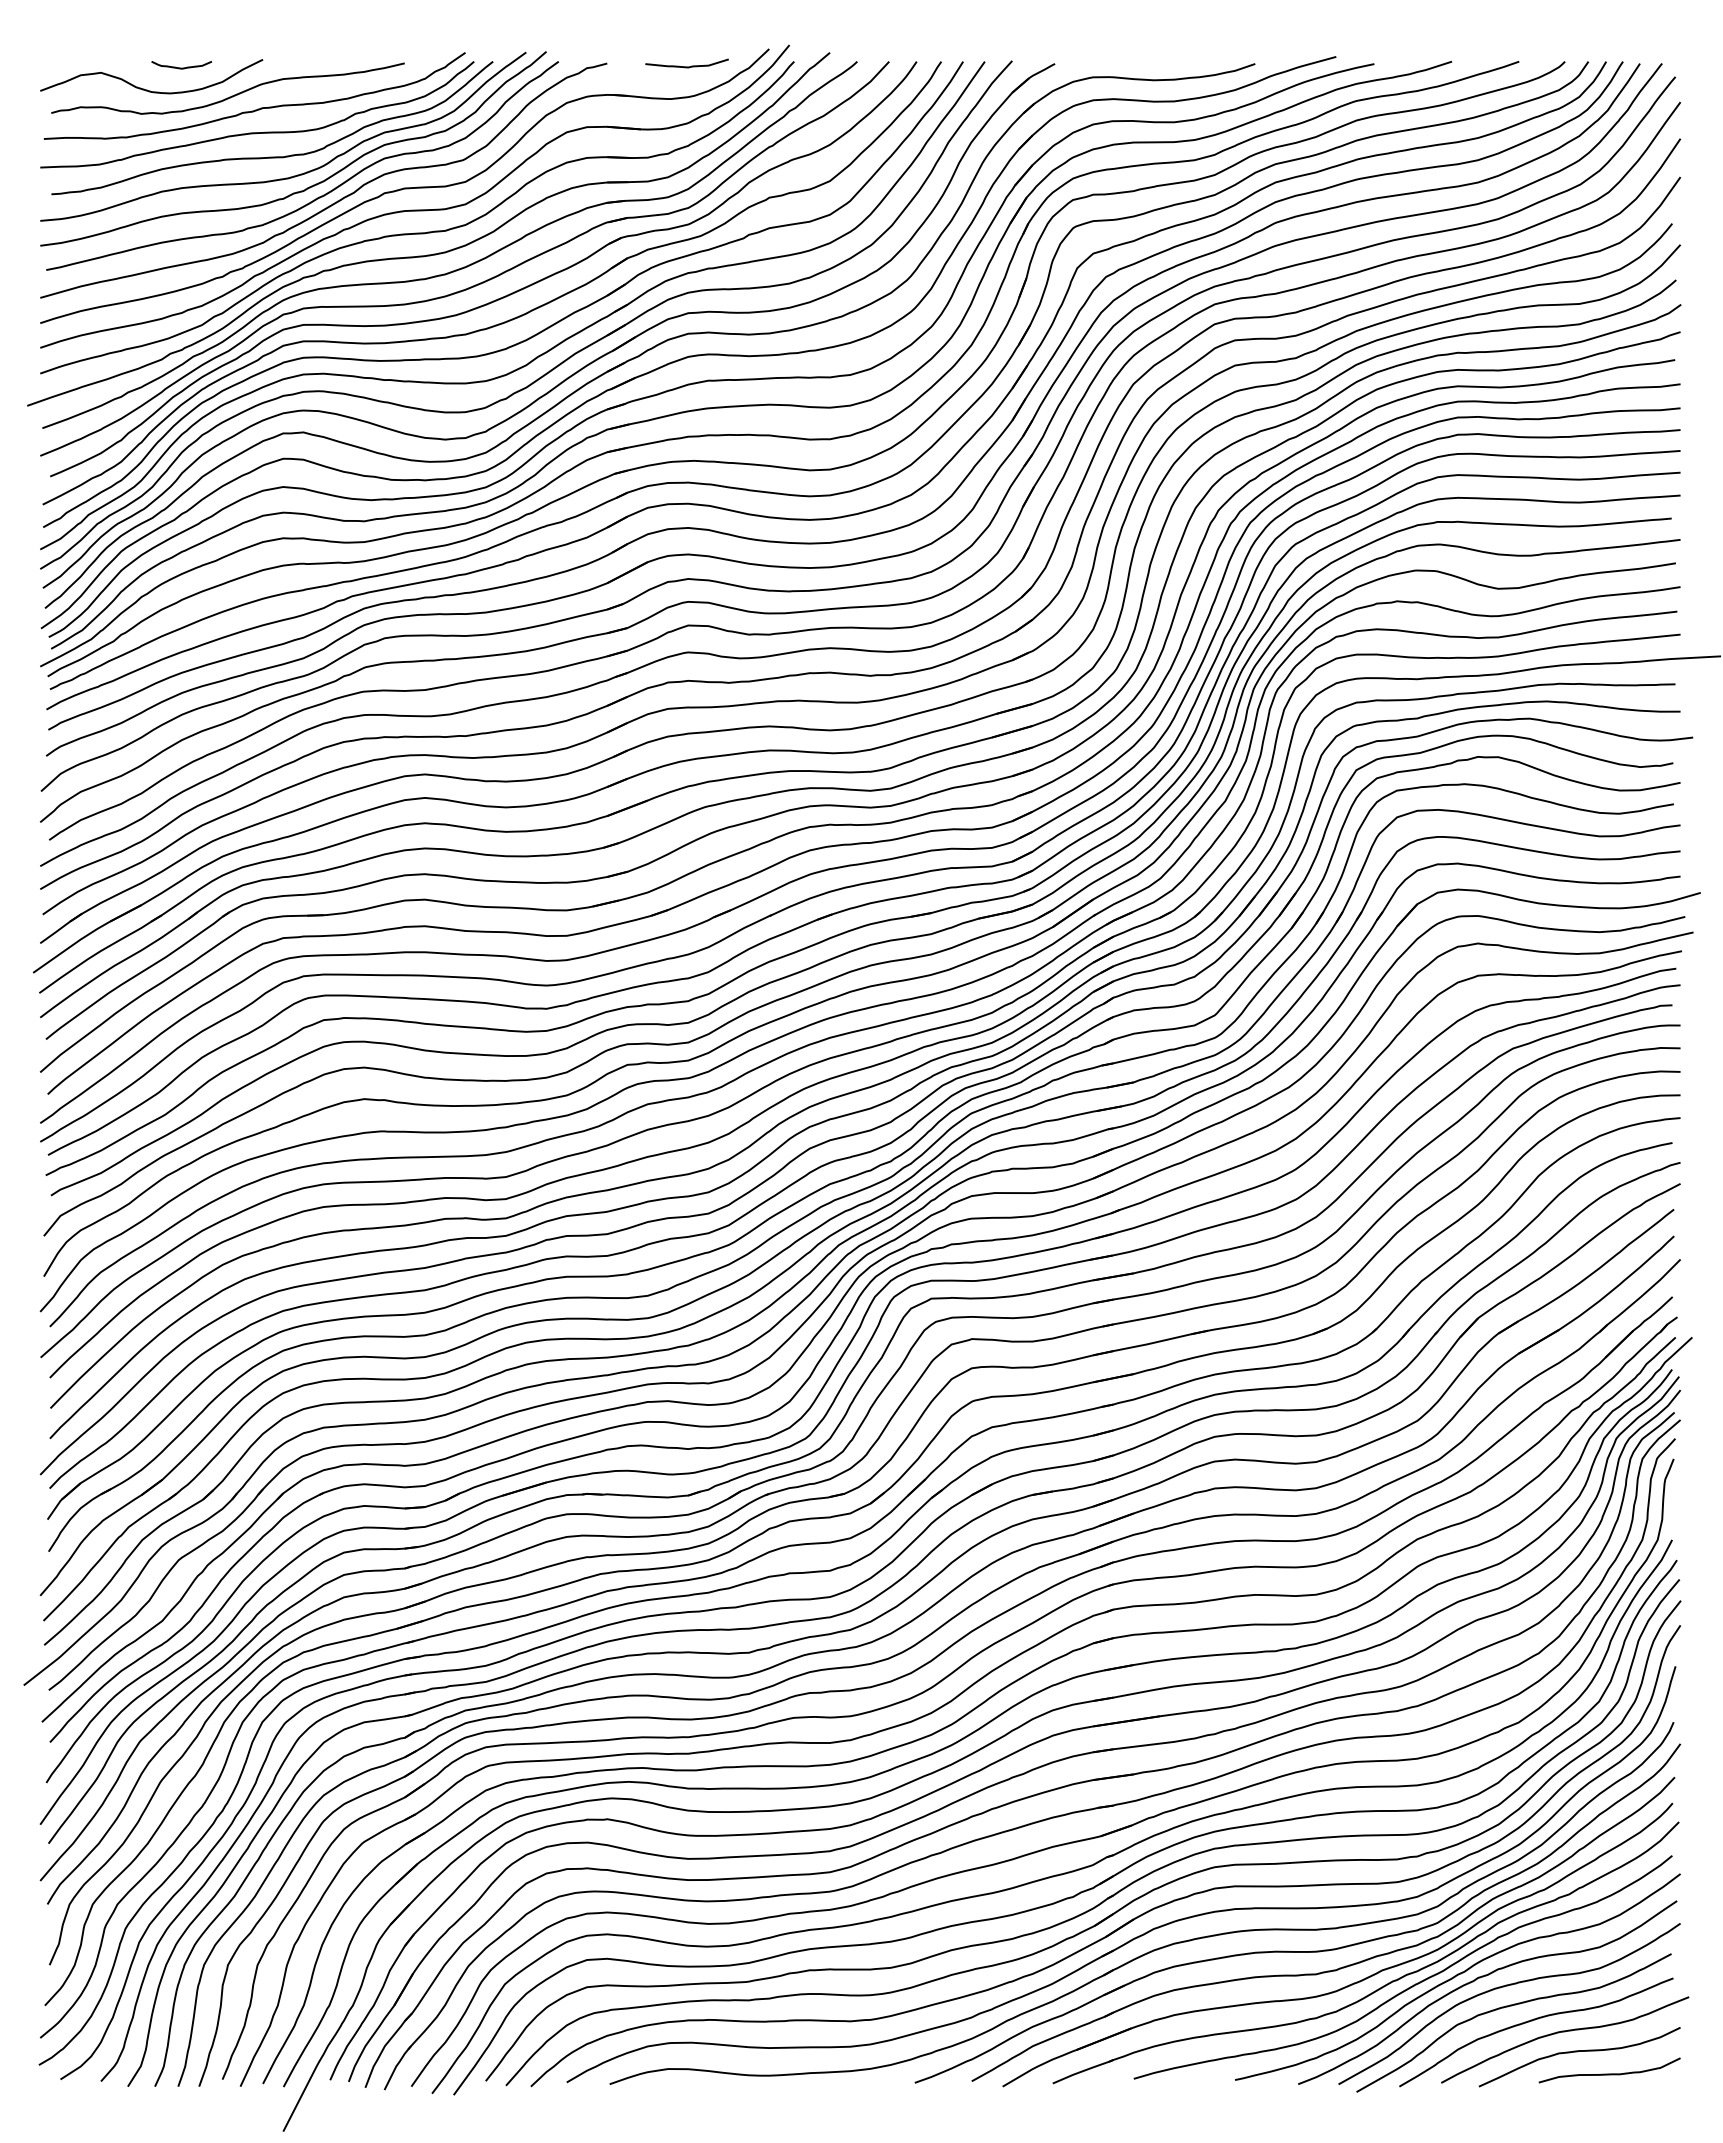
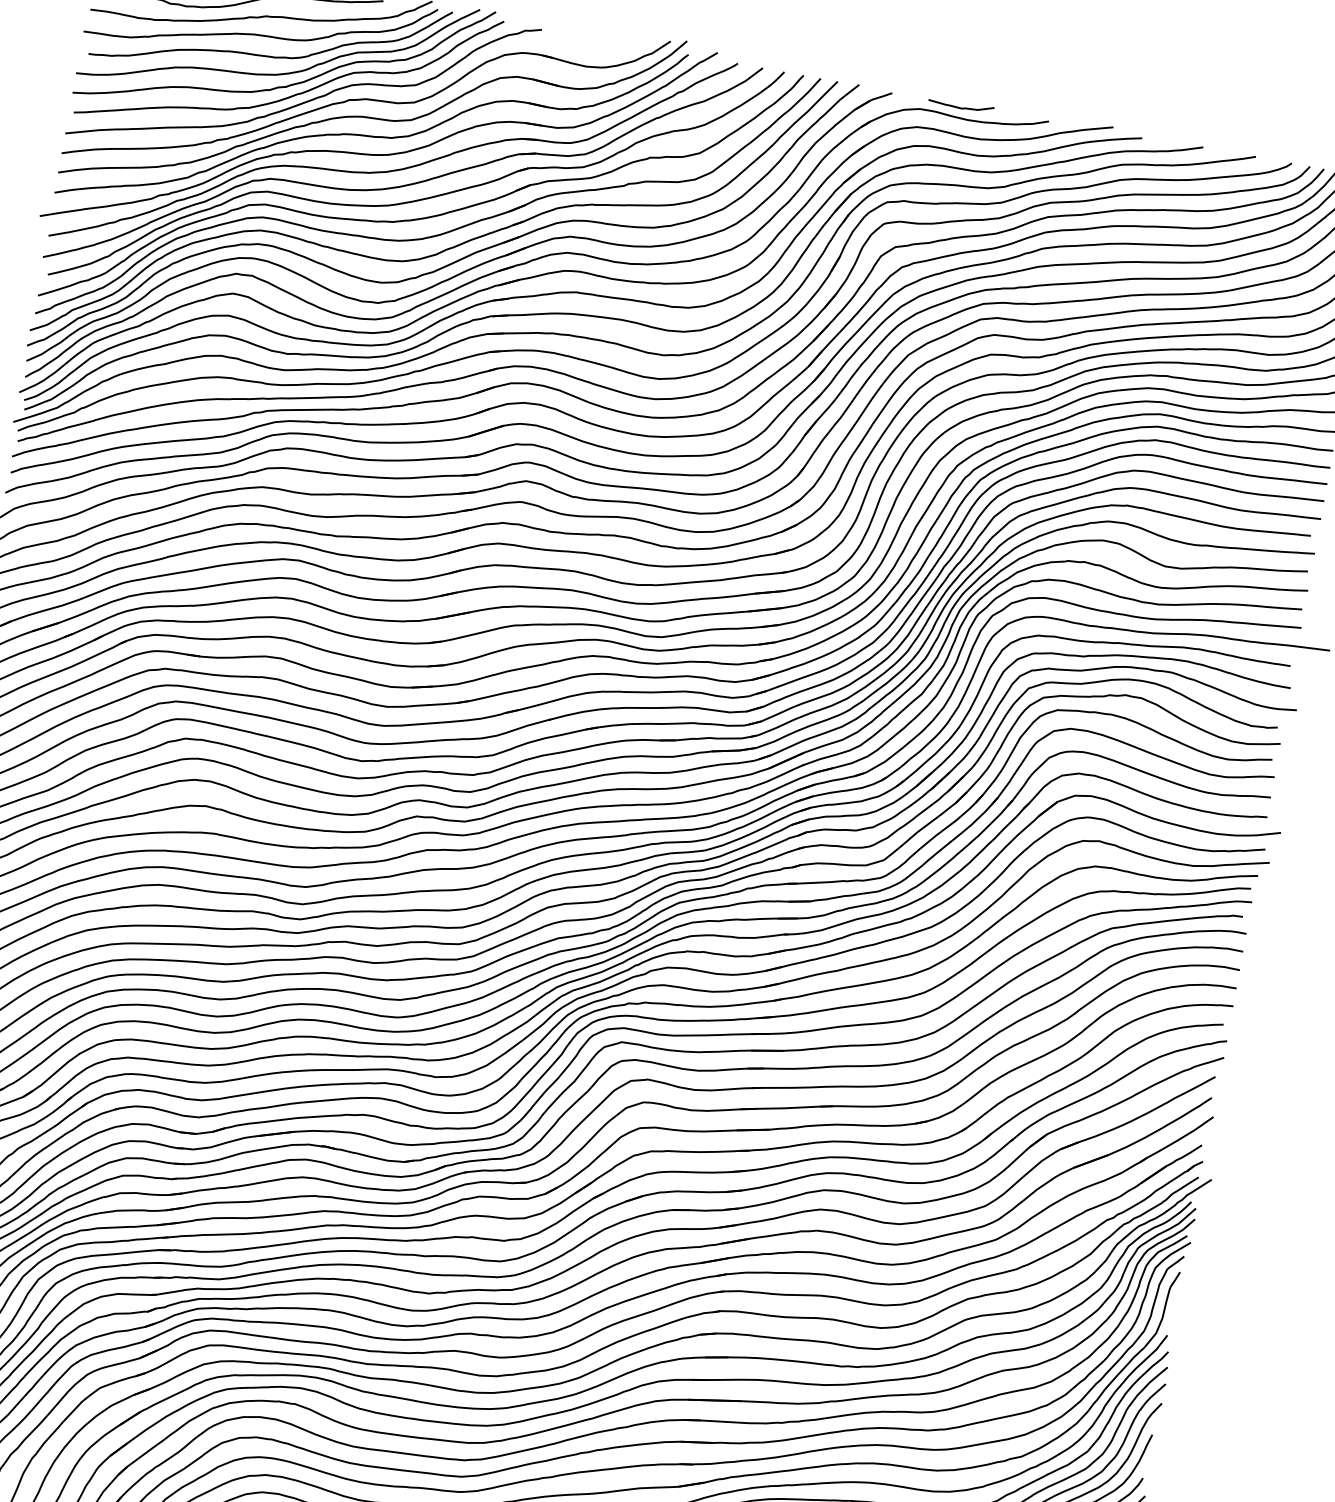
curve: (686, 66) -> (960, 107), moved

